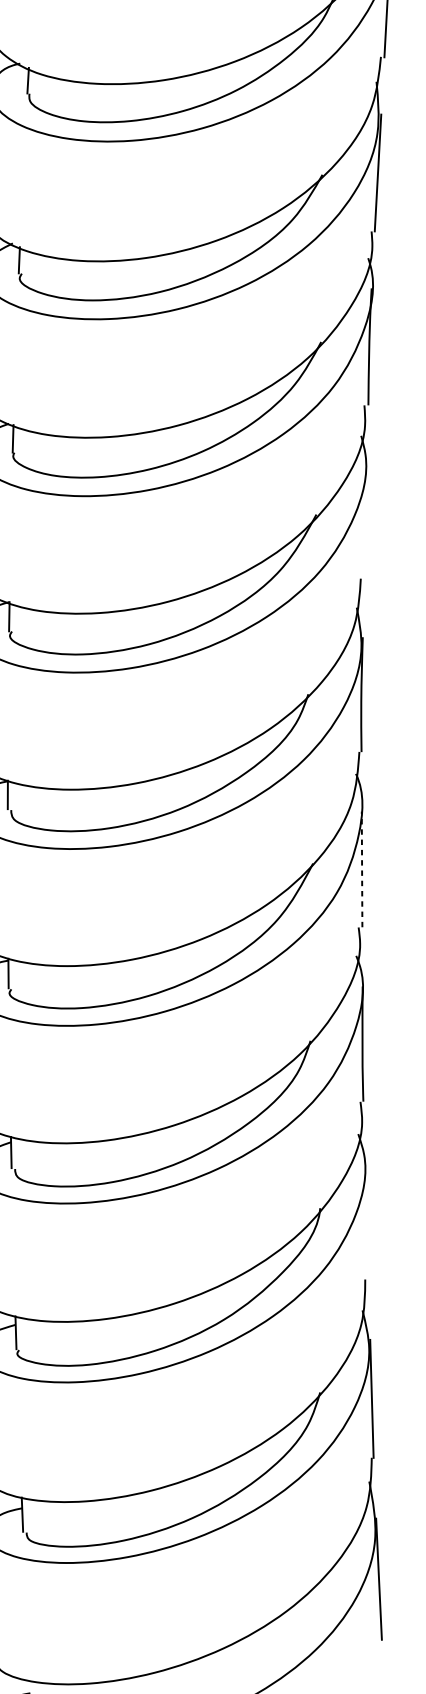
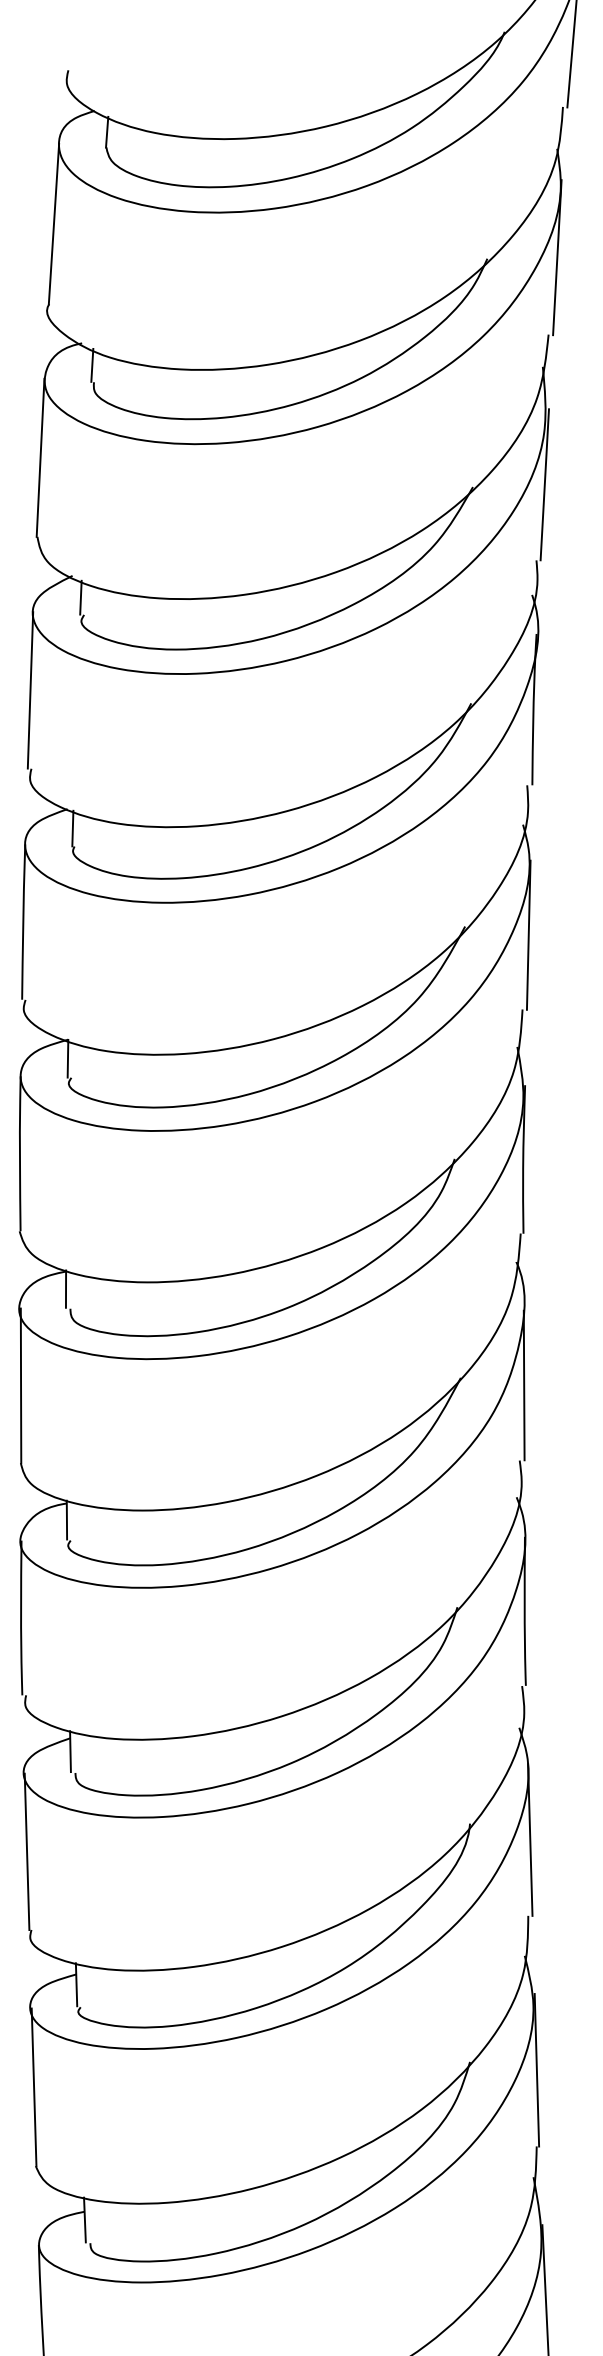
line: (365, 520) -> (528, 934), added
line: (362, 869) -> (524, 1385), dashed -> solid
line: (366, 1220) -> (530, 1839), added

